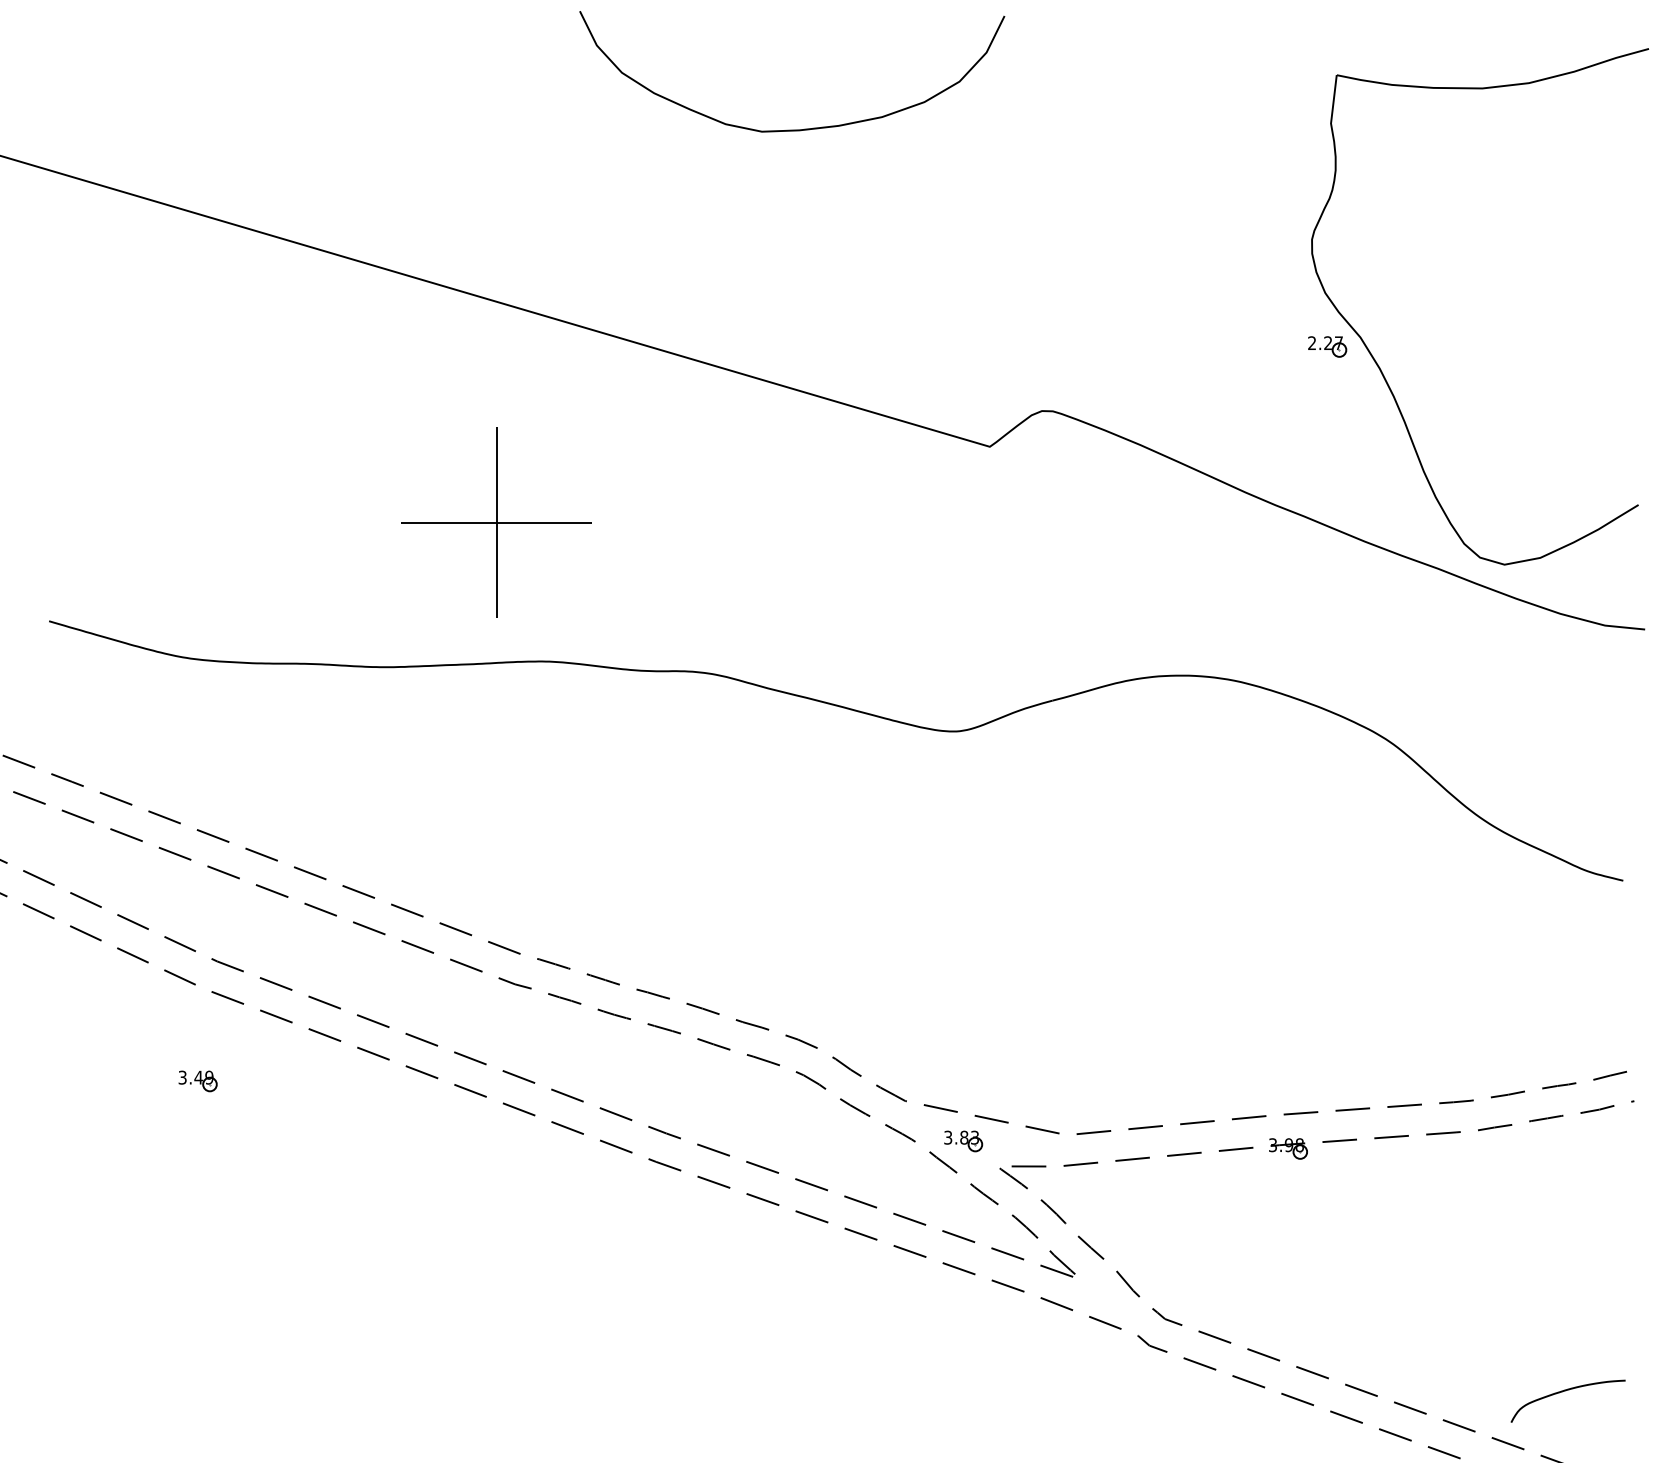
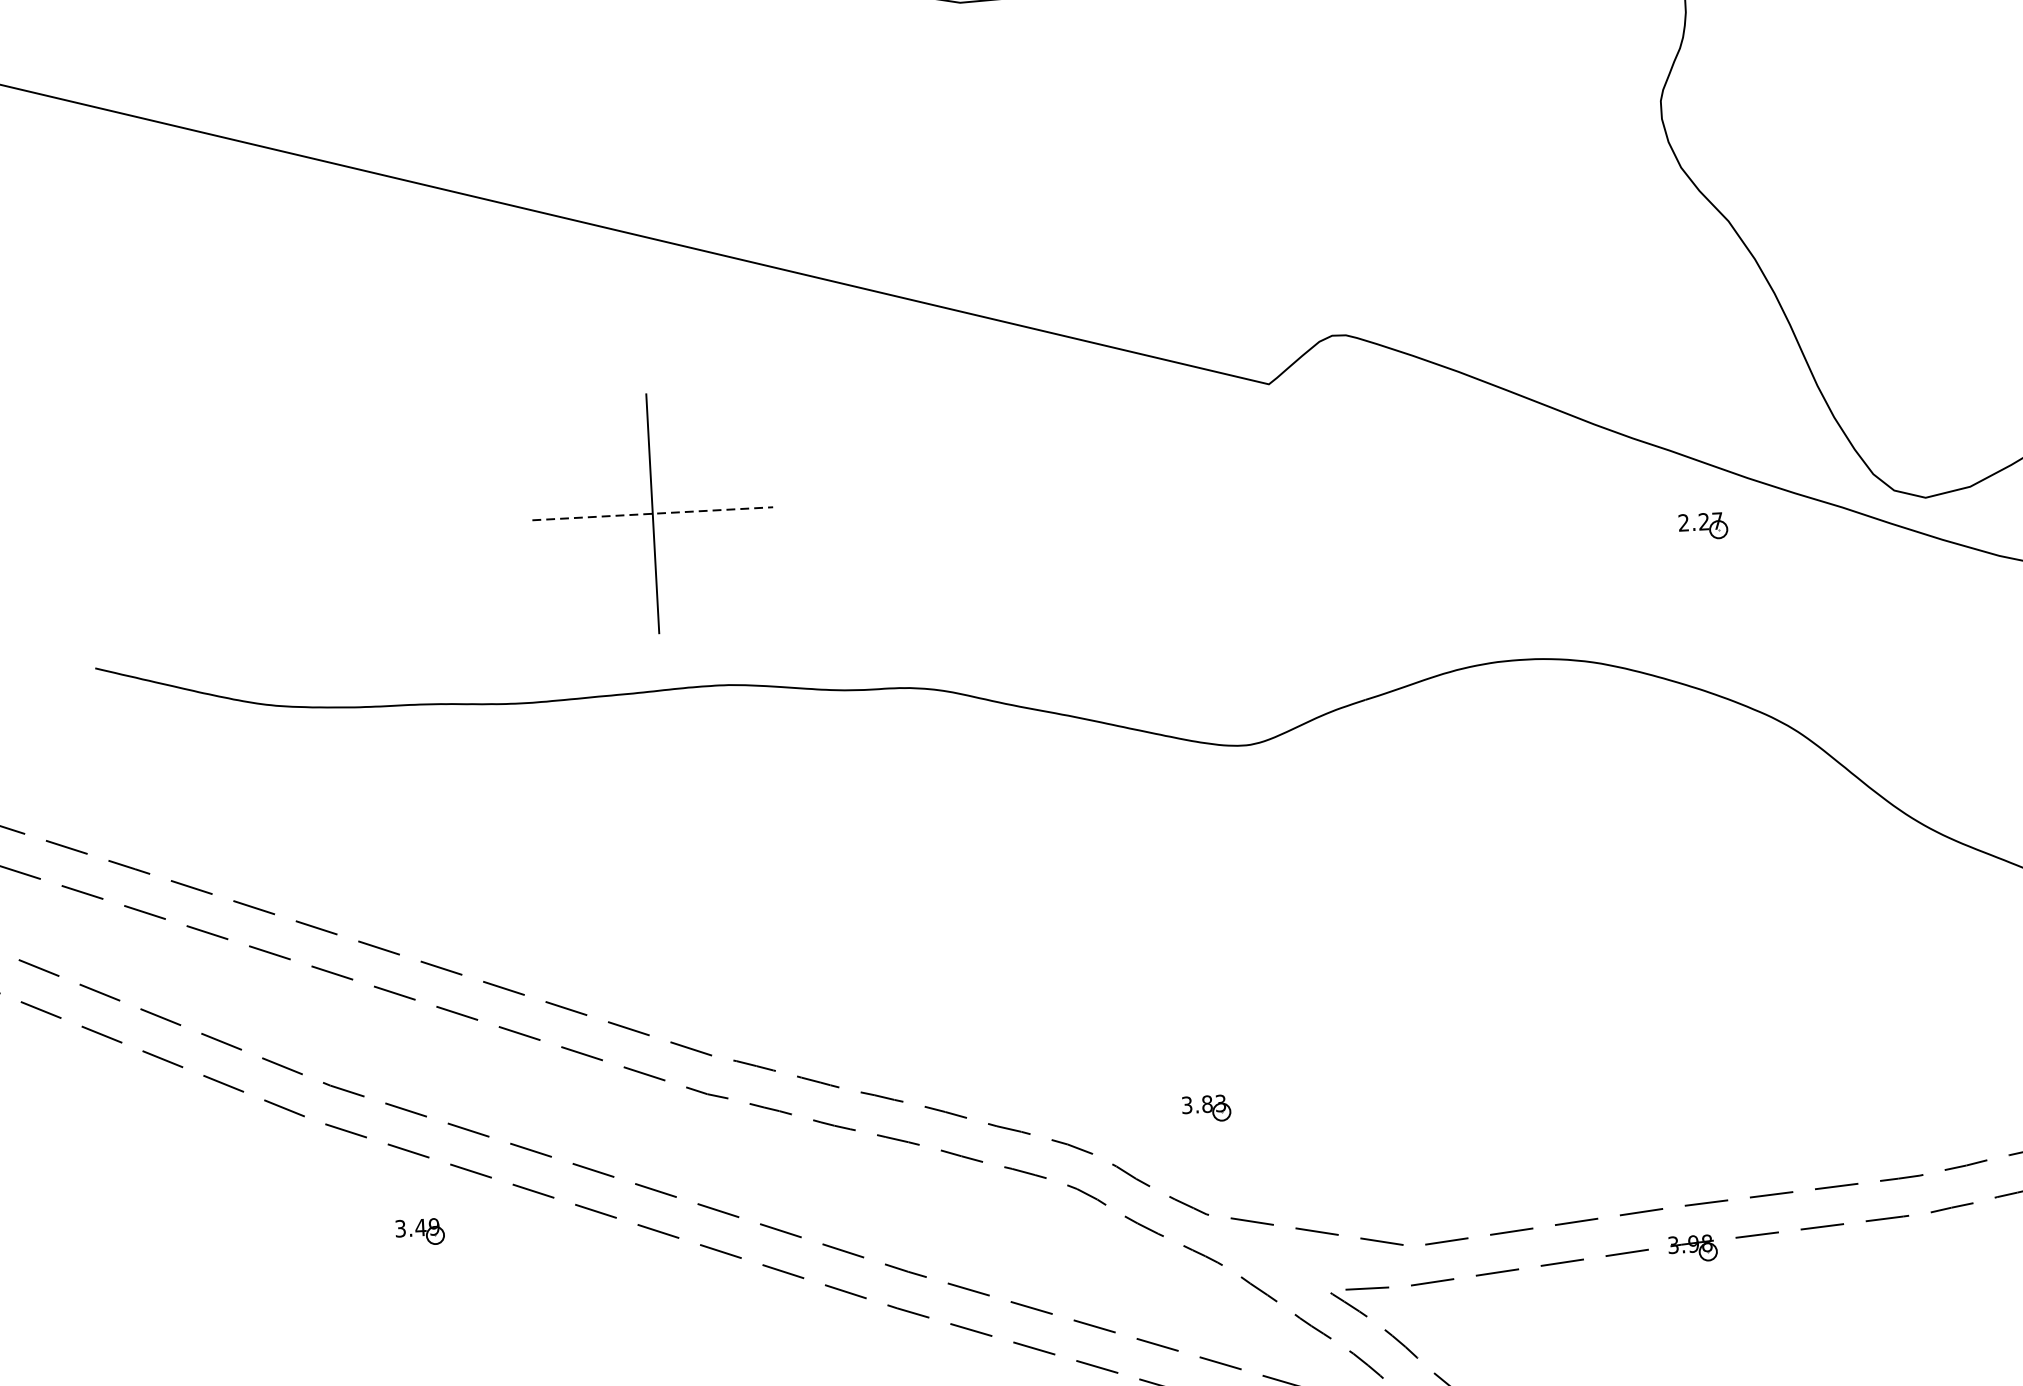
part: (1327, 346) -> (1703, 525), moved
line: (496, 522) -> (652, 513), solid -> dashed
part: (197, 1081) -> (419, 1232), moved
part: (963, 1141) -> (1206, 1109), moved

